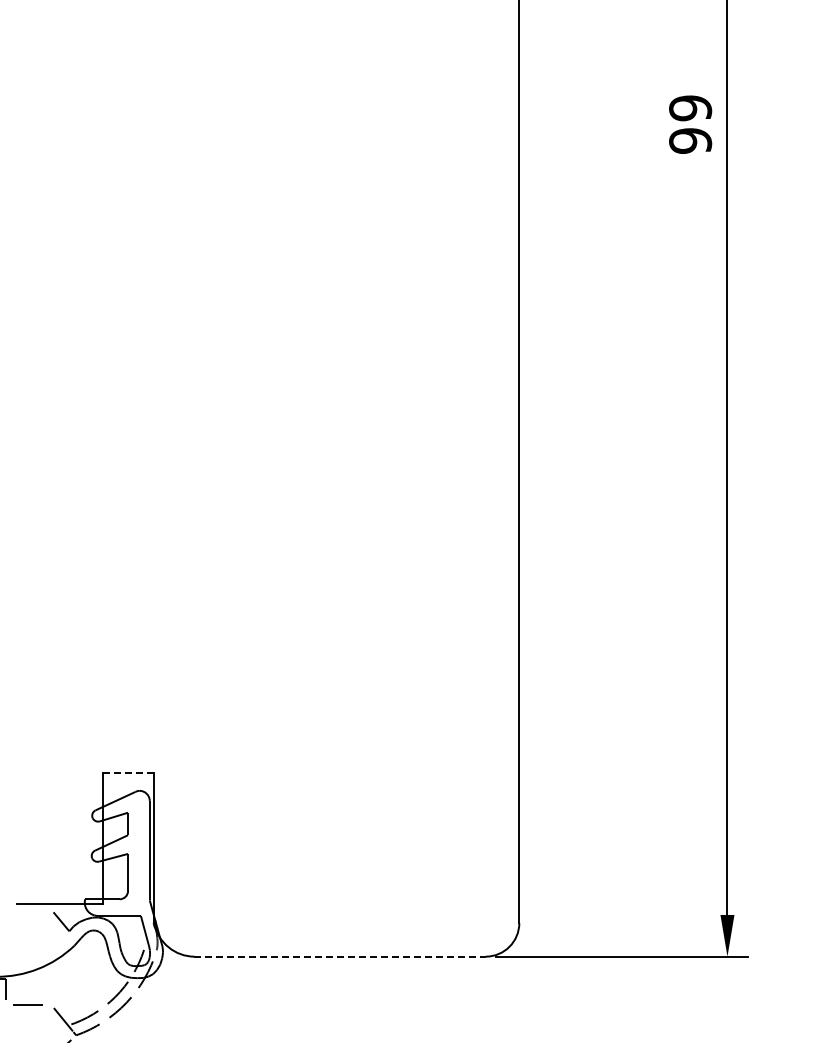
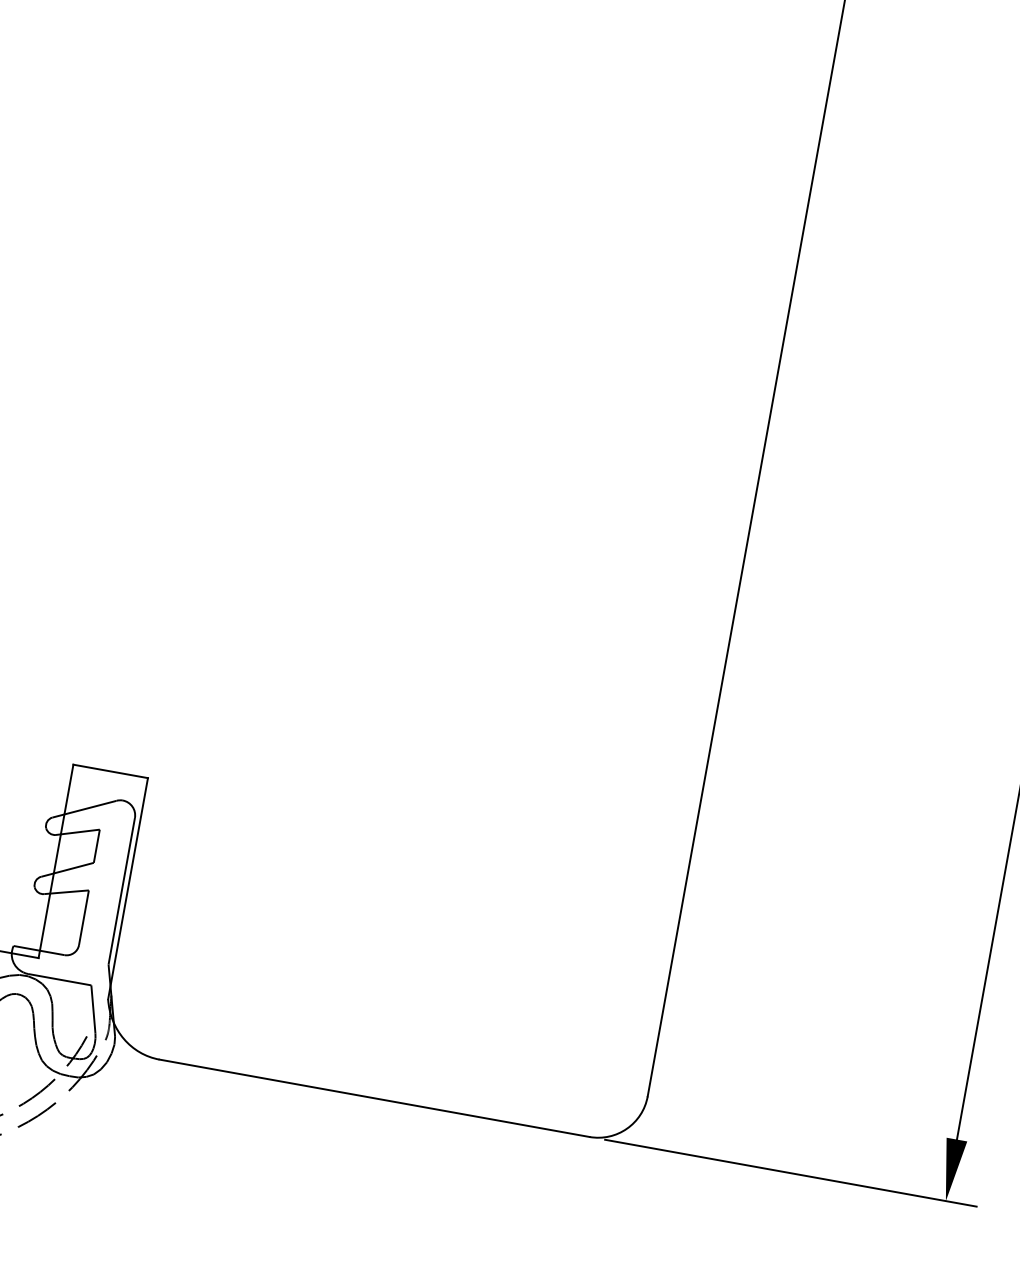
line: (127, 773) -> (109, 771), dashed -> solid
line: (340, 956) -> (375, 1098), dashed -> solid

